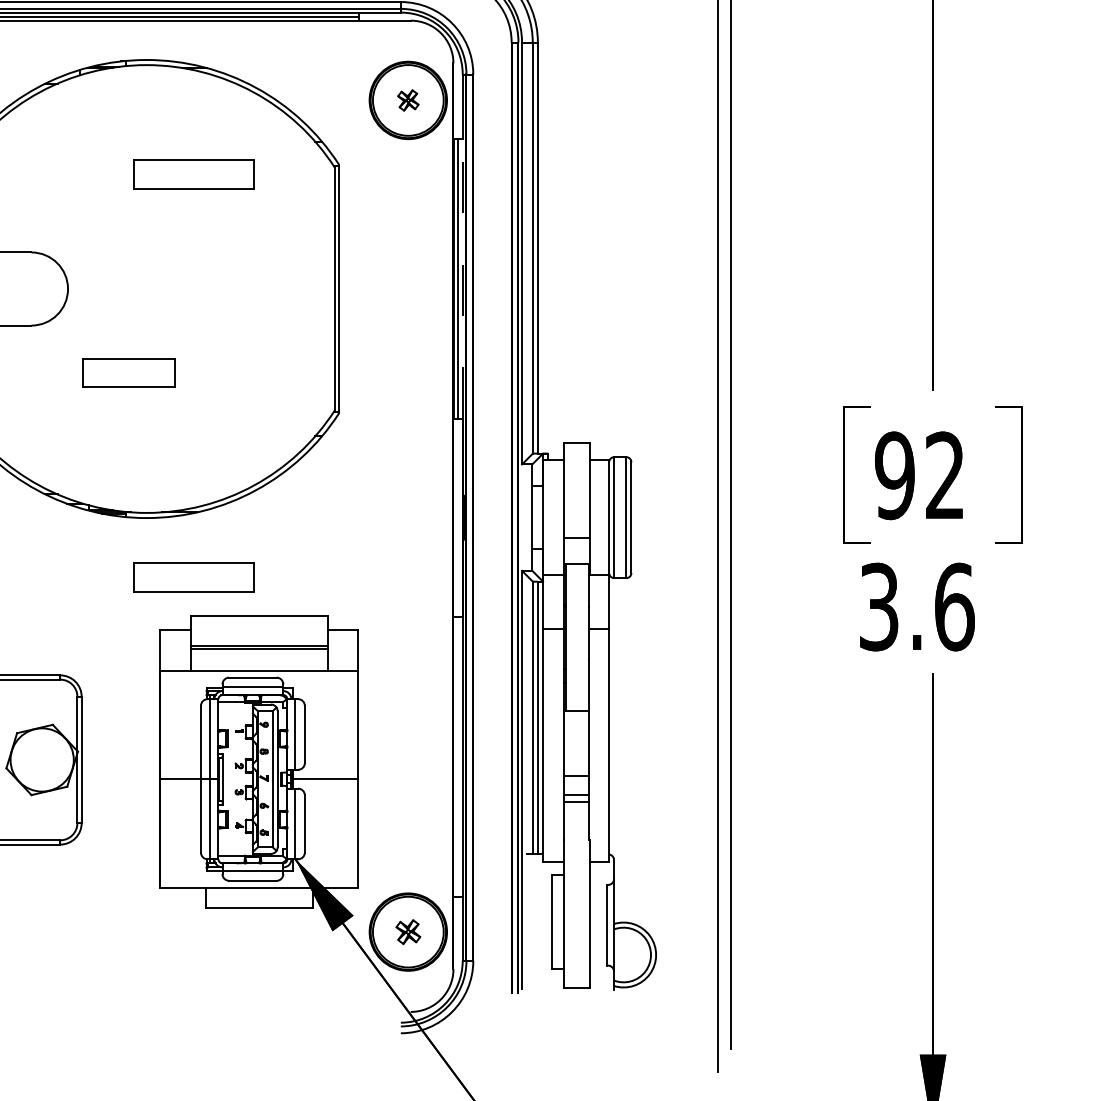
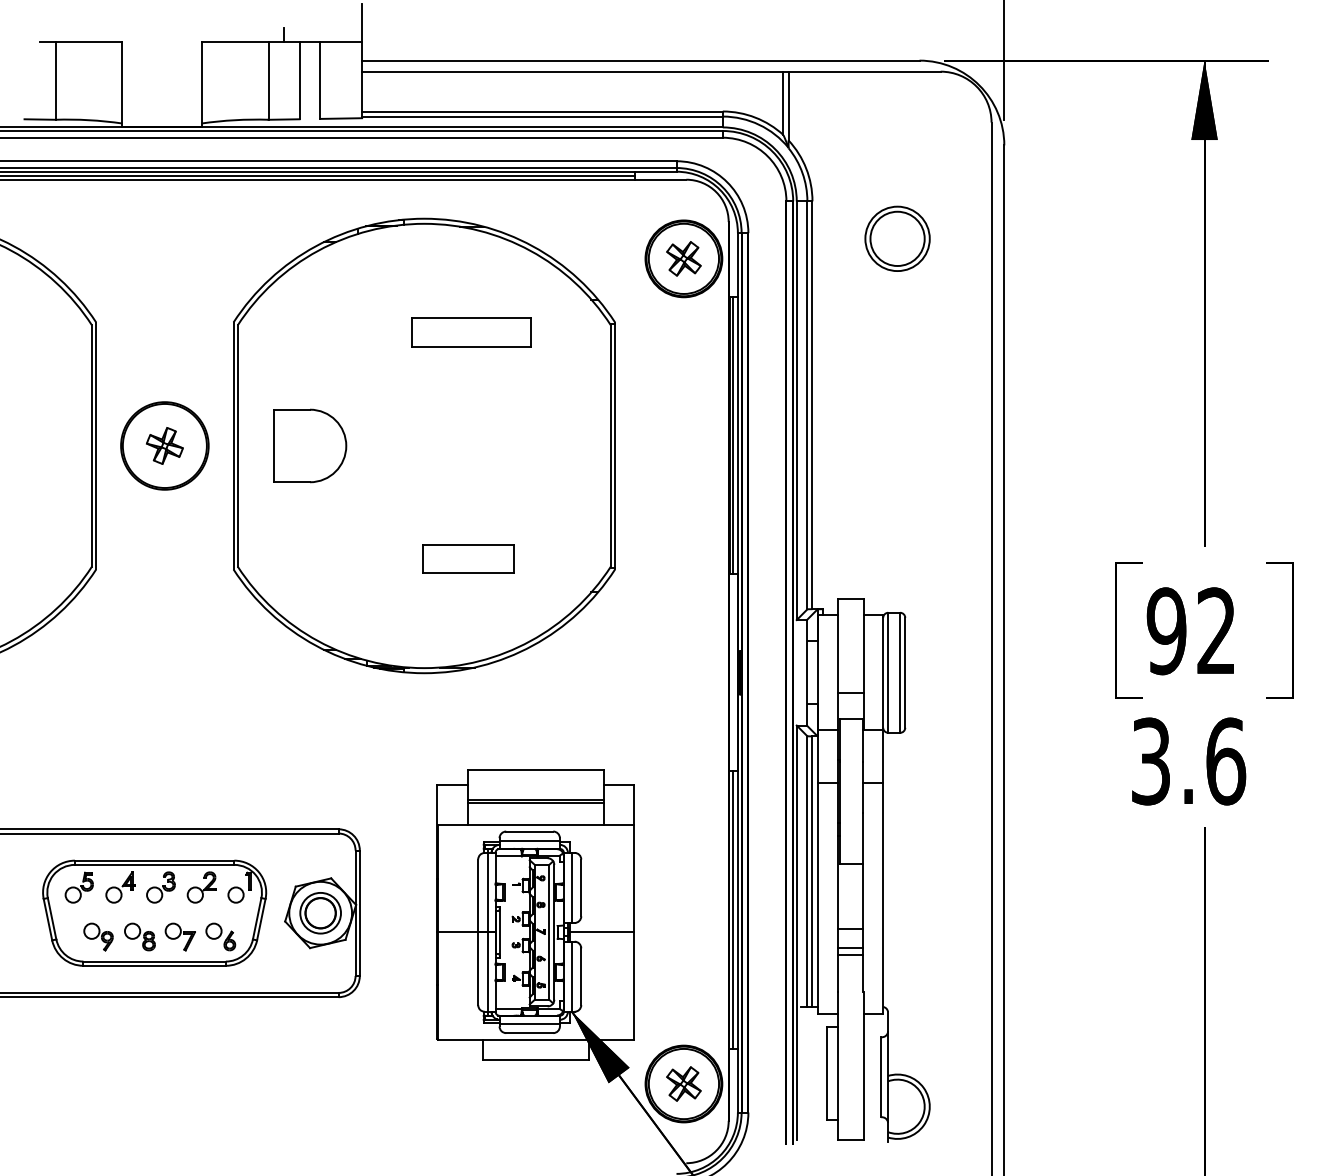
part: (623, 79) -> (897, 238), added
part: (407, 100) -> (683, 258), size x1.67
line: (462, 278) -> (737, 435), dashed -> solid
part: (128, 372) -> (468, 558), moved
part: (194, 577) -> (471, 732), removed
line: (457, 756) -> (732, 909), added
part: (42, 760) -> (320, 913), added
part: (407, 931) -> (683, 1083), size x1.43

